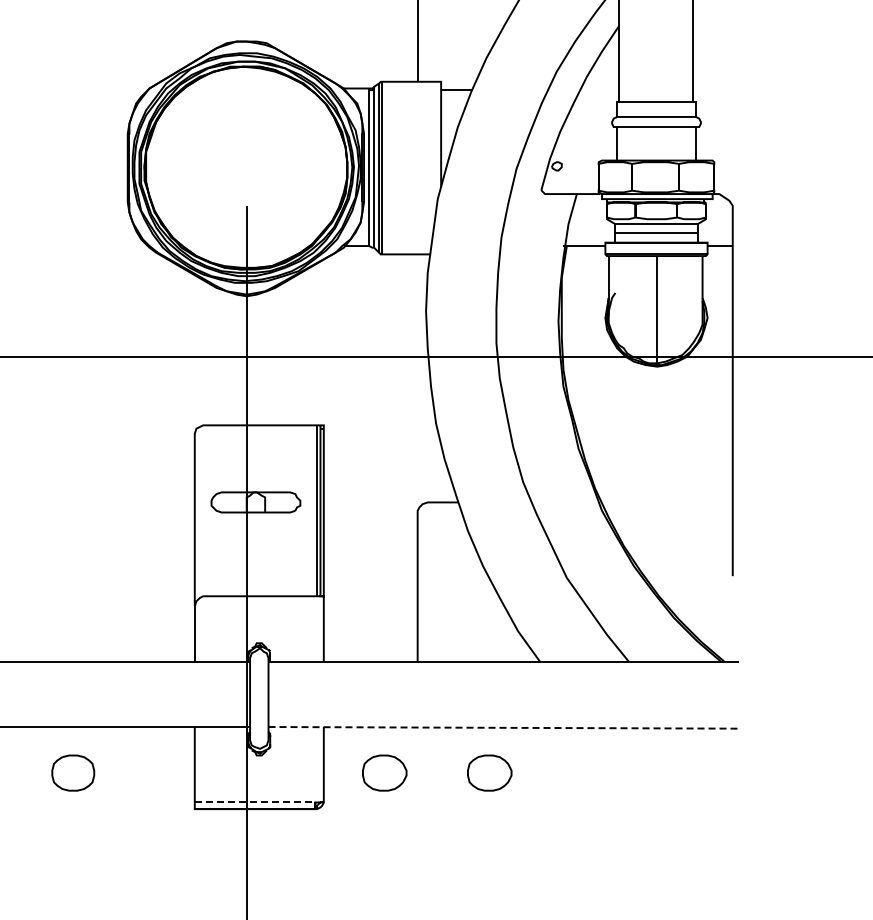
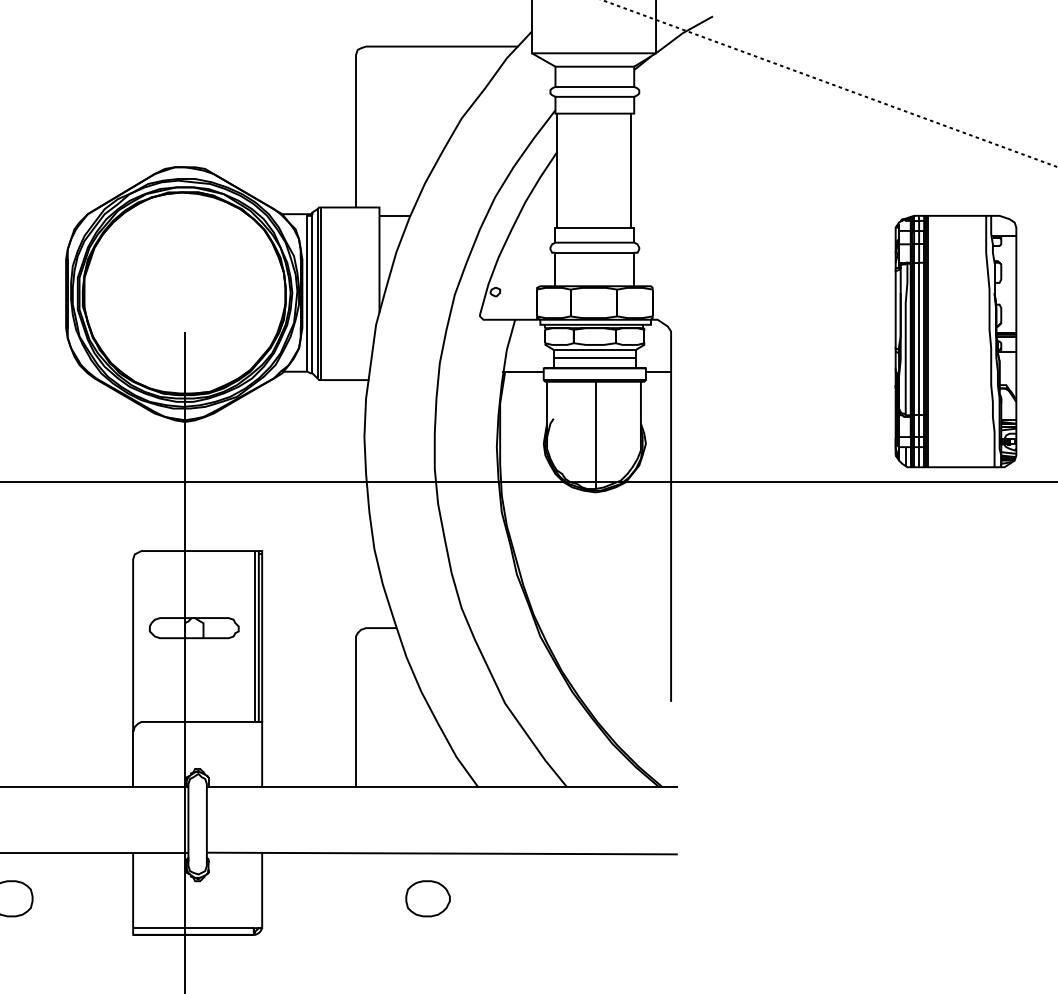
line: (504, 727) -> (442, 853), dashed -> solid
part: (384, 772) -> (322, 898), removed
line: (255, 802) -> (193, 928), dashed -> solid

